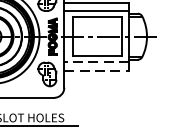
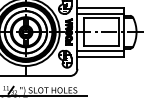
line: (96, 62) -> (100, 50), dashed -> solid
line: (97, 70) -> (101, 56), dashed -> solid

